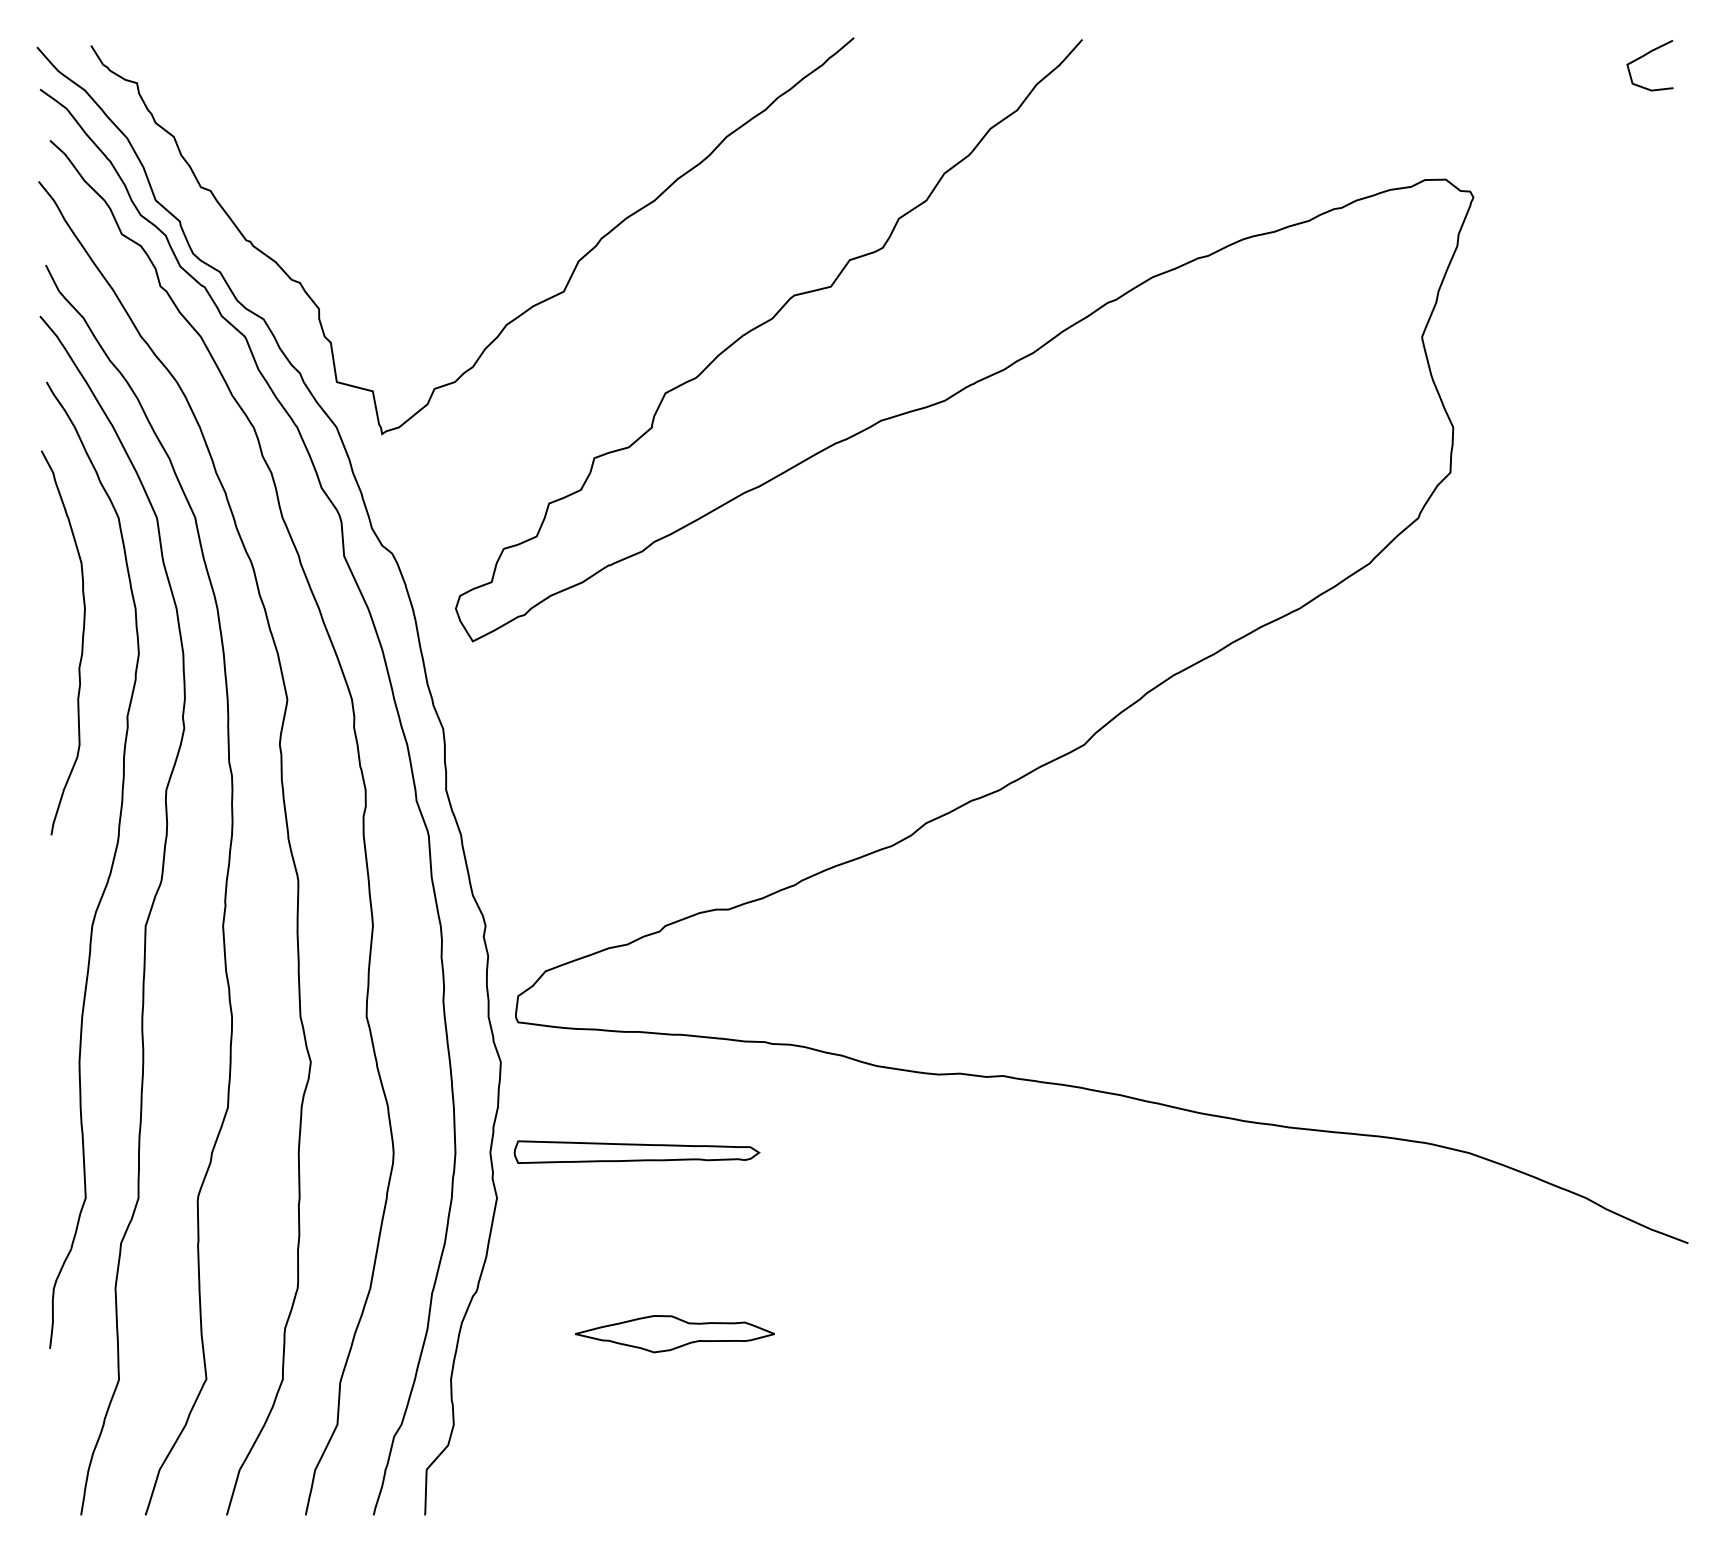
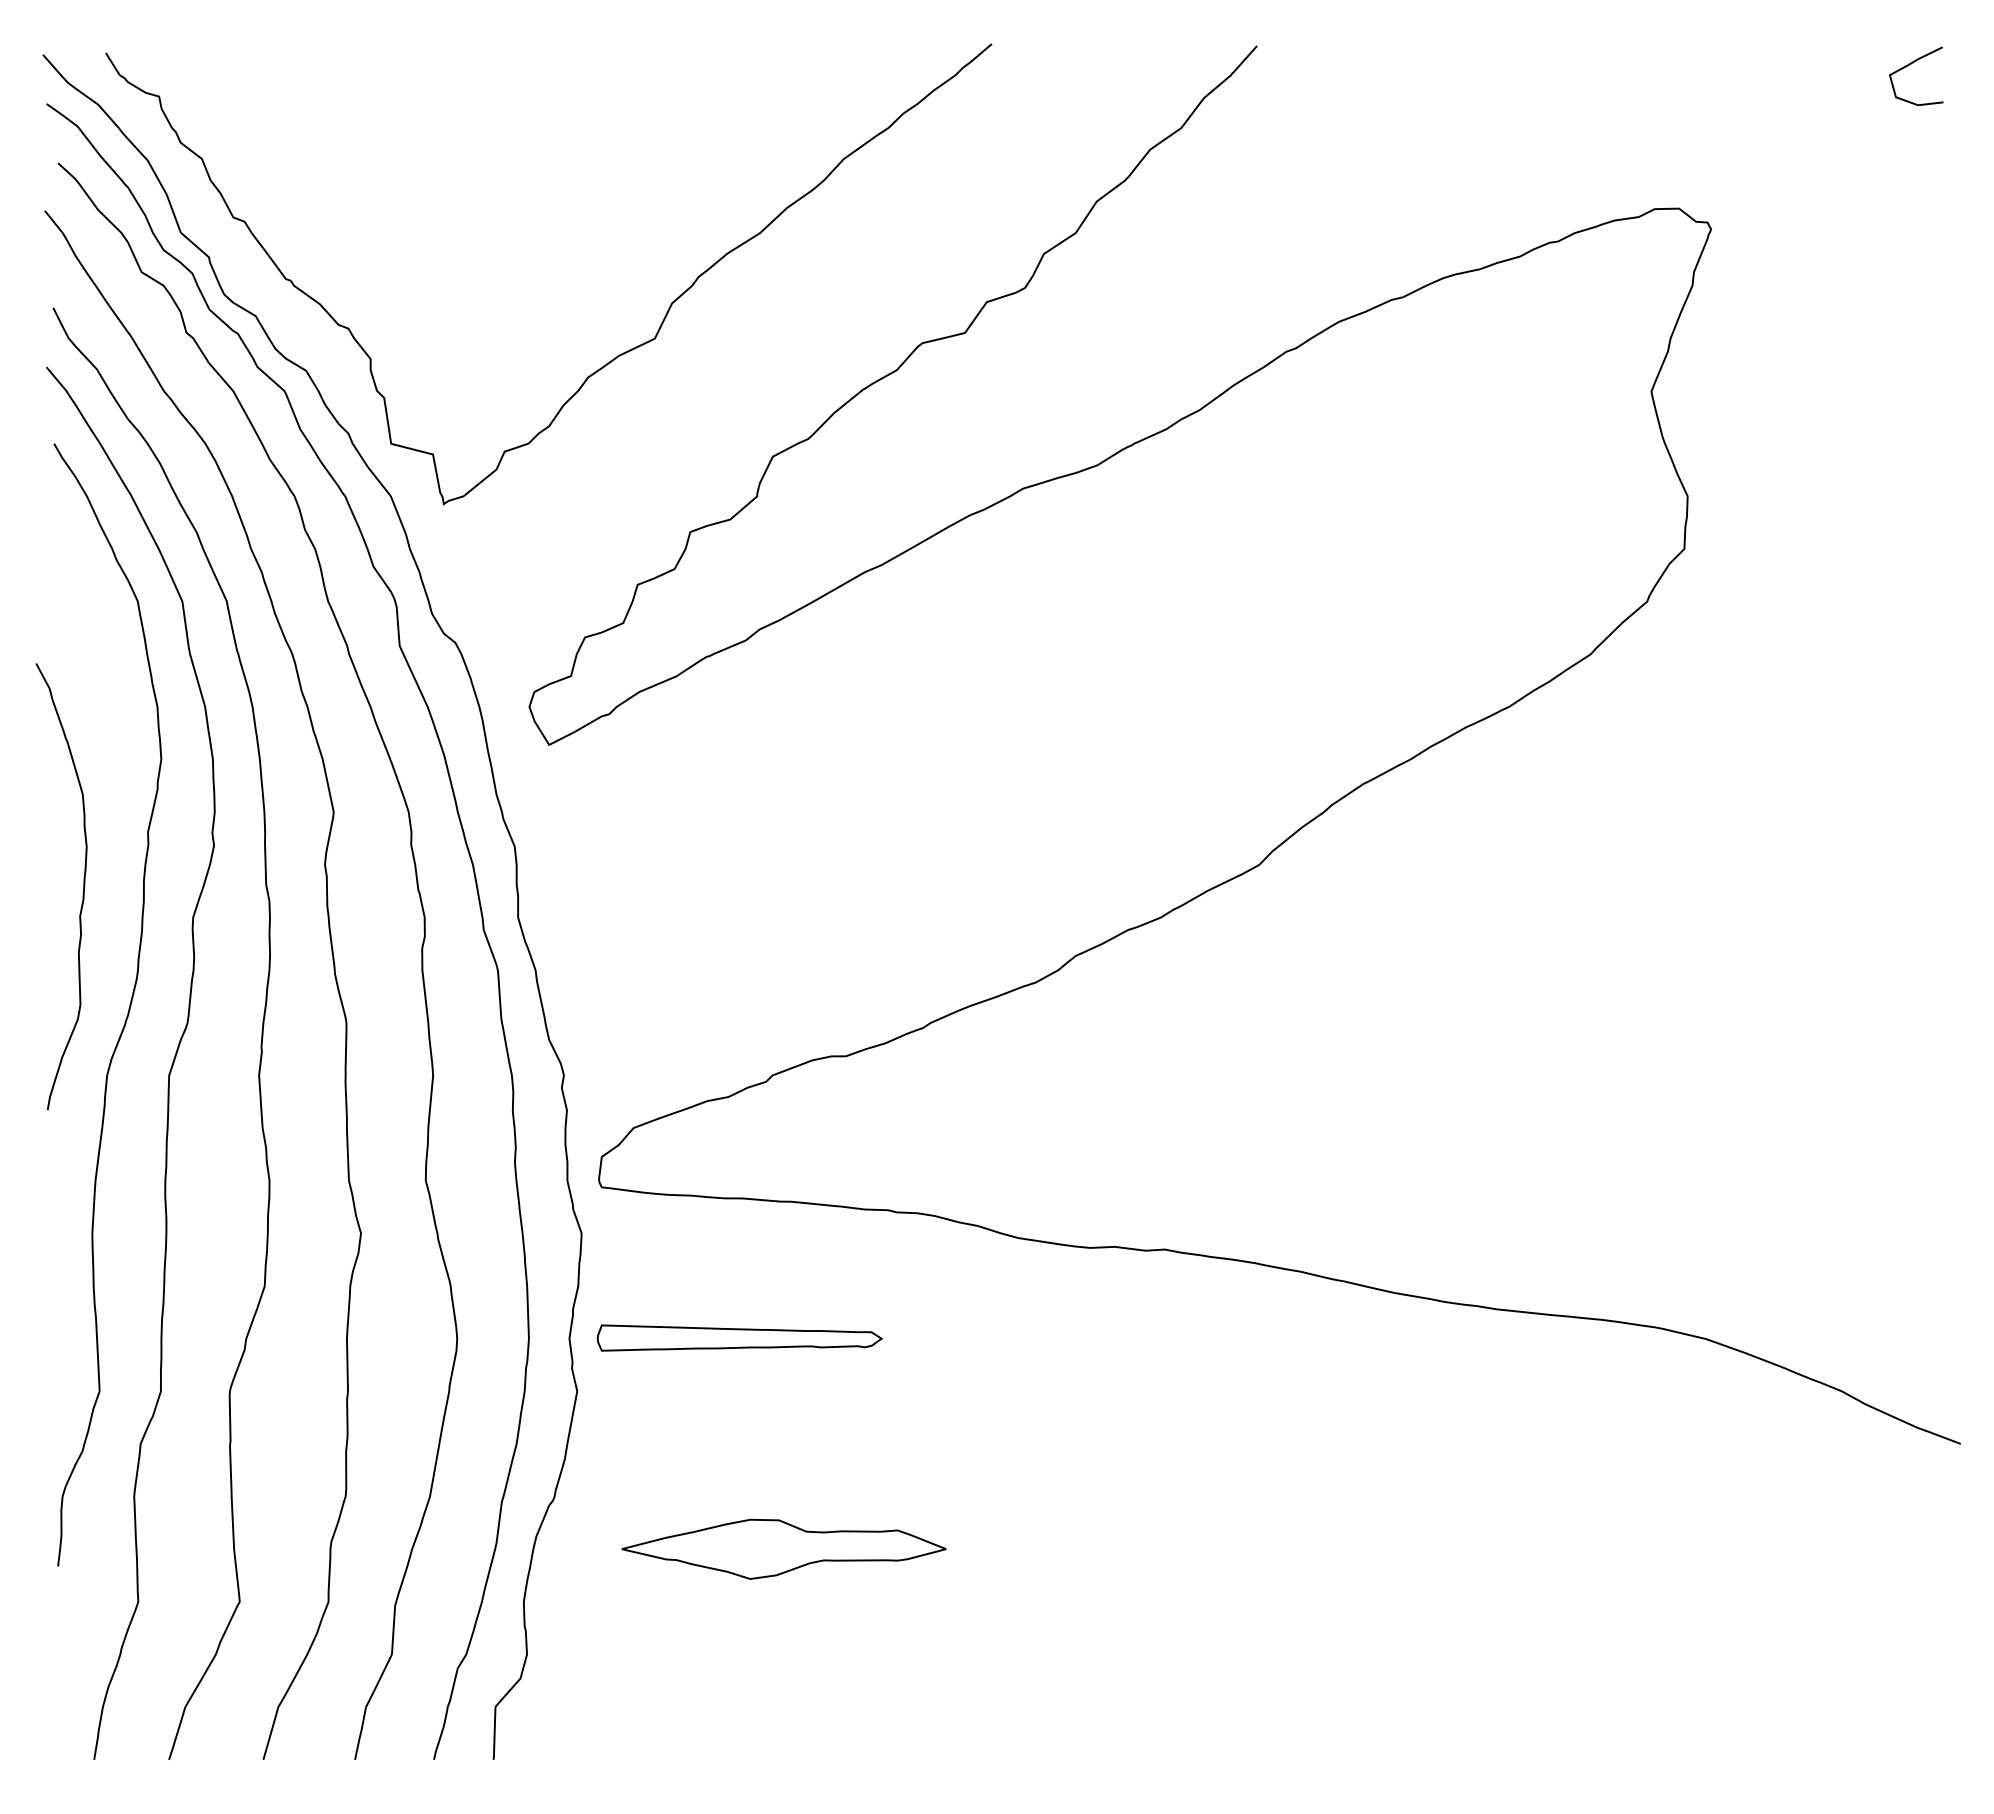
curve: (82, 642) -> (83, 886), moved
part: (674, 1334) -> (783, 1549), size x1.4

